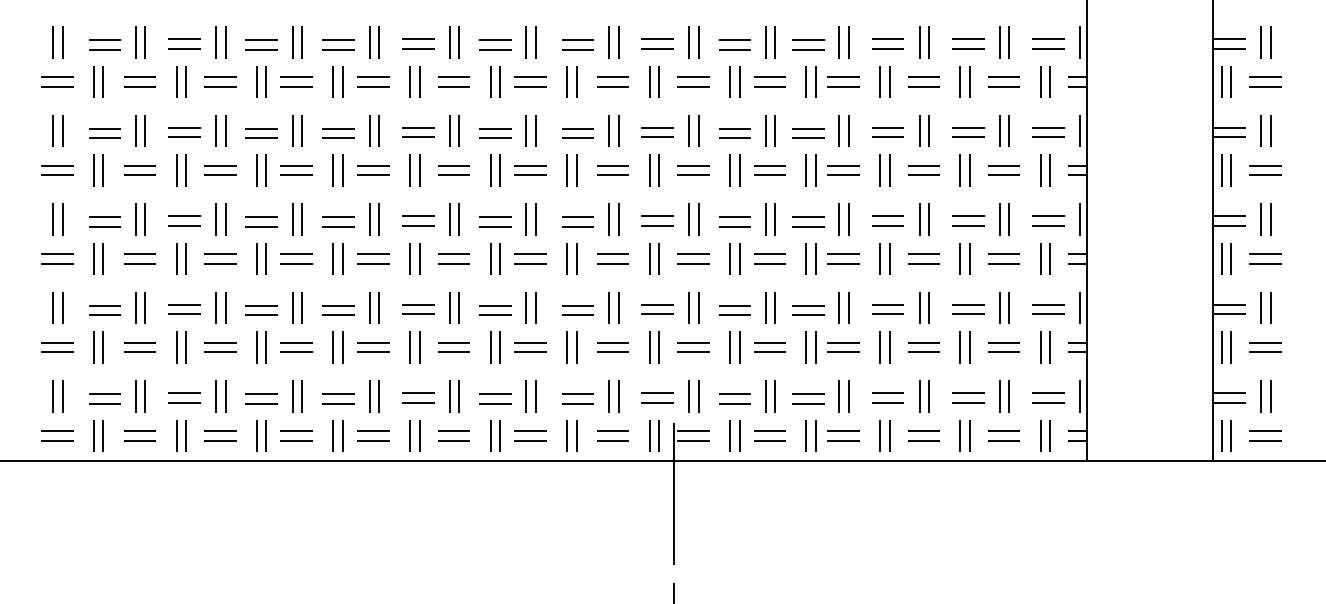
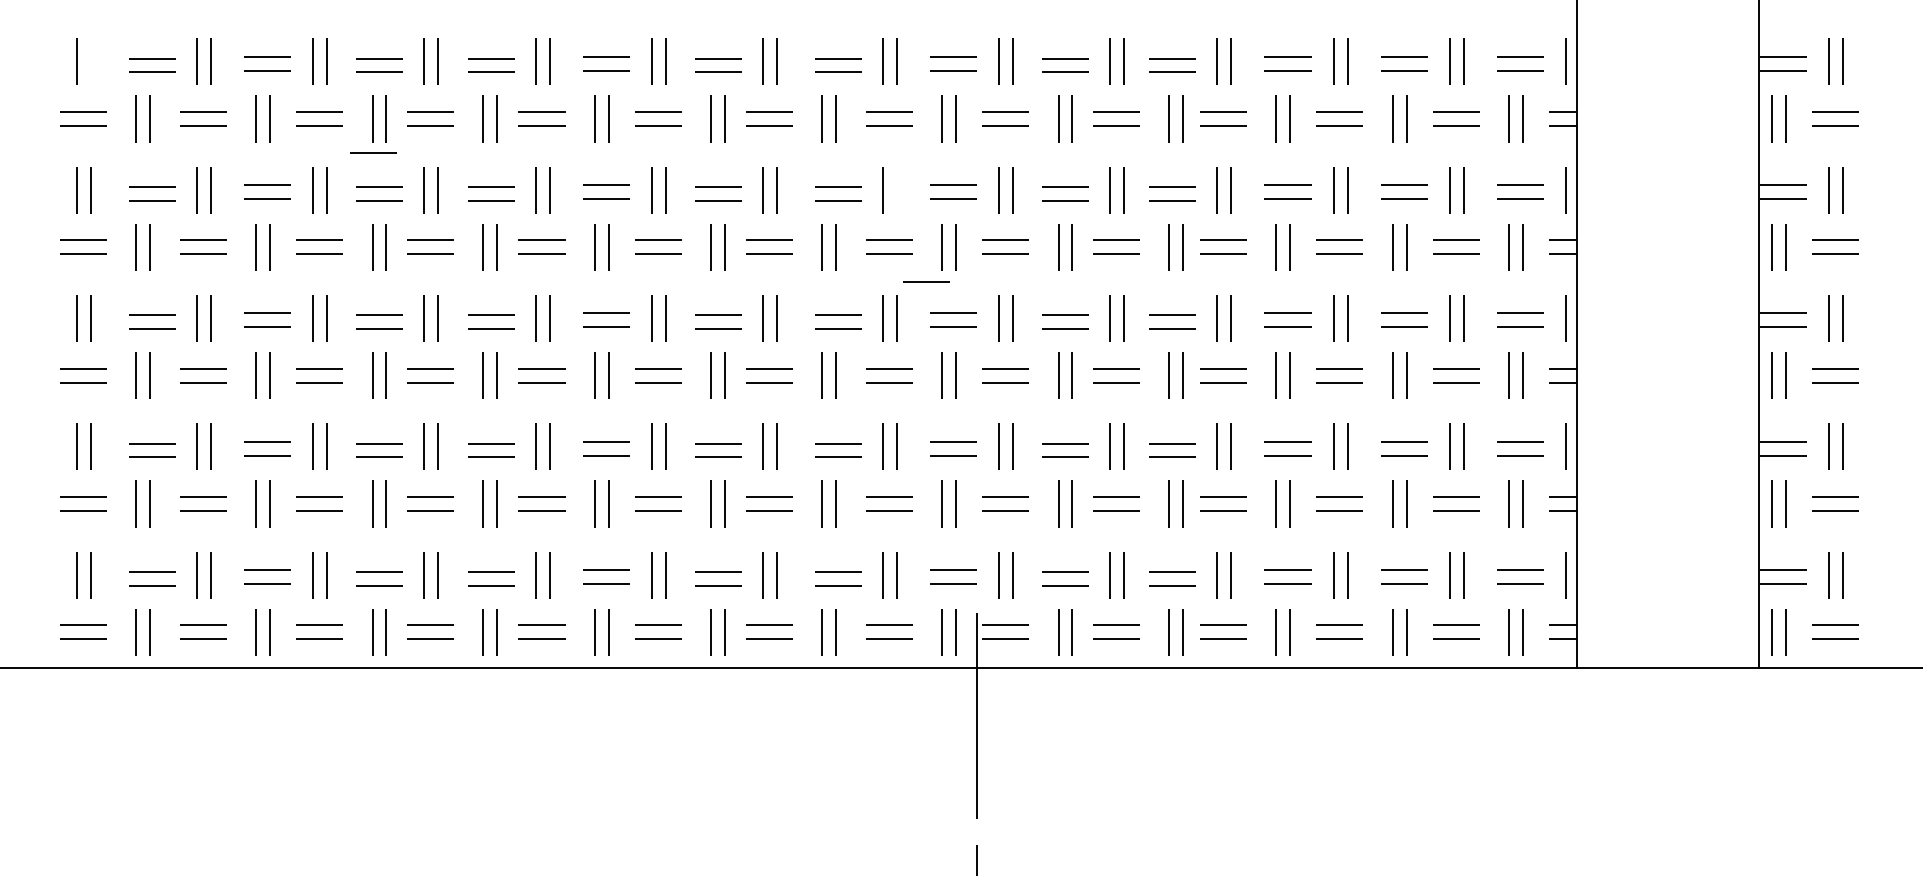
line: (62, 42) -> (90, 61), removed
line: (257, 105) -> (373, 153), added
line: (618, 130) -> (896, 189), removed
line: (638, 193) -> (925, 280), added

